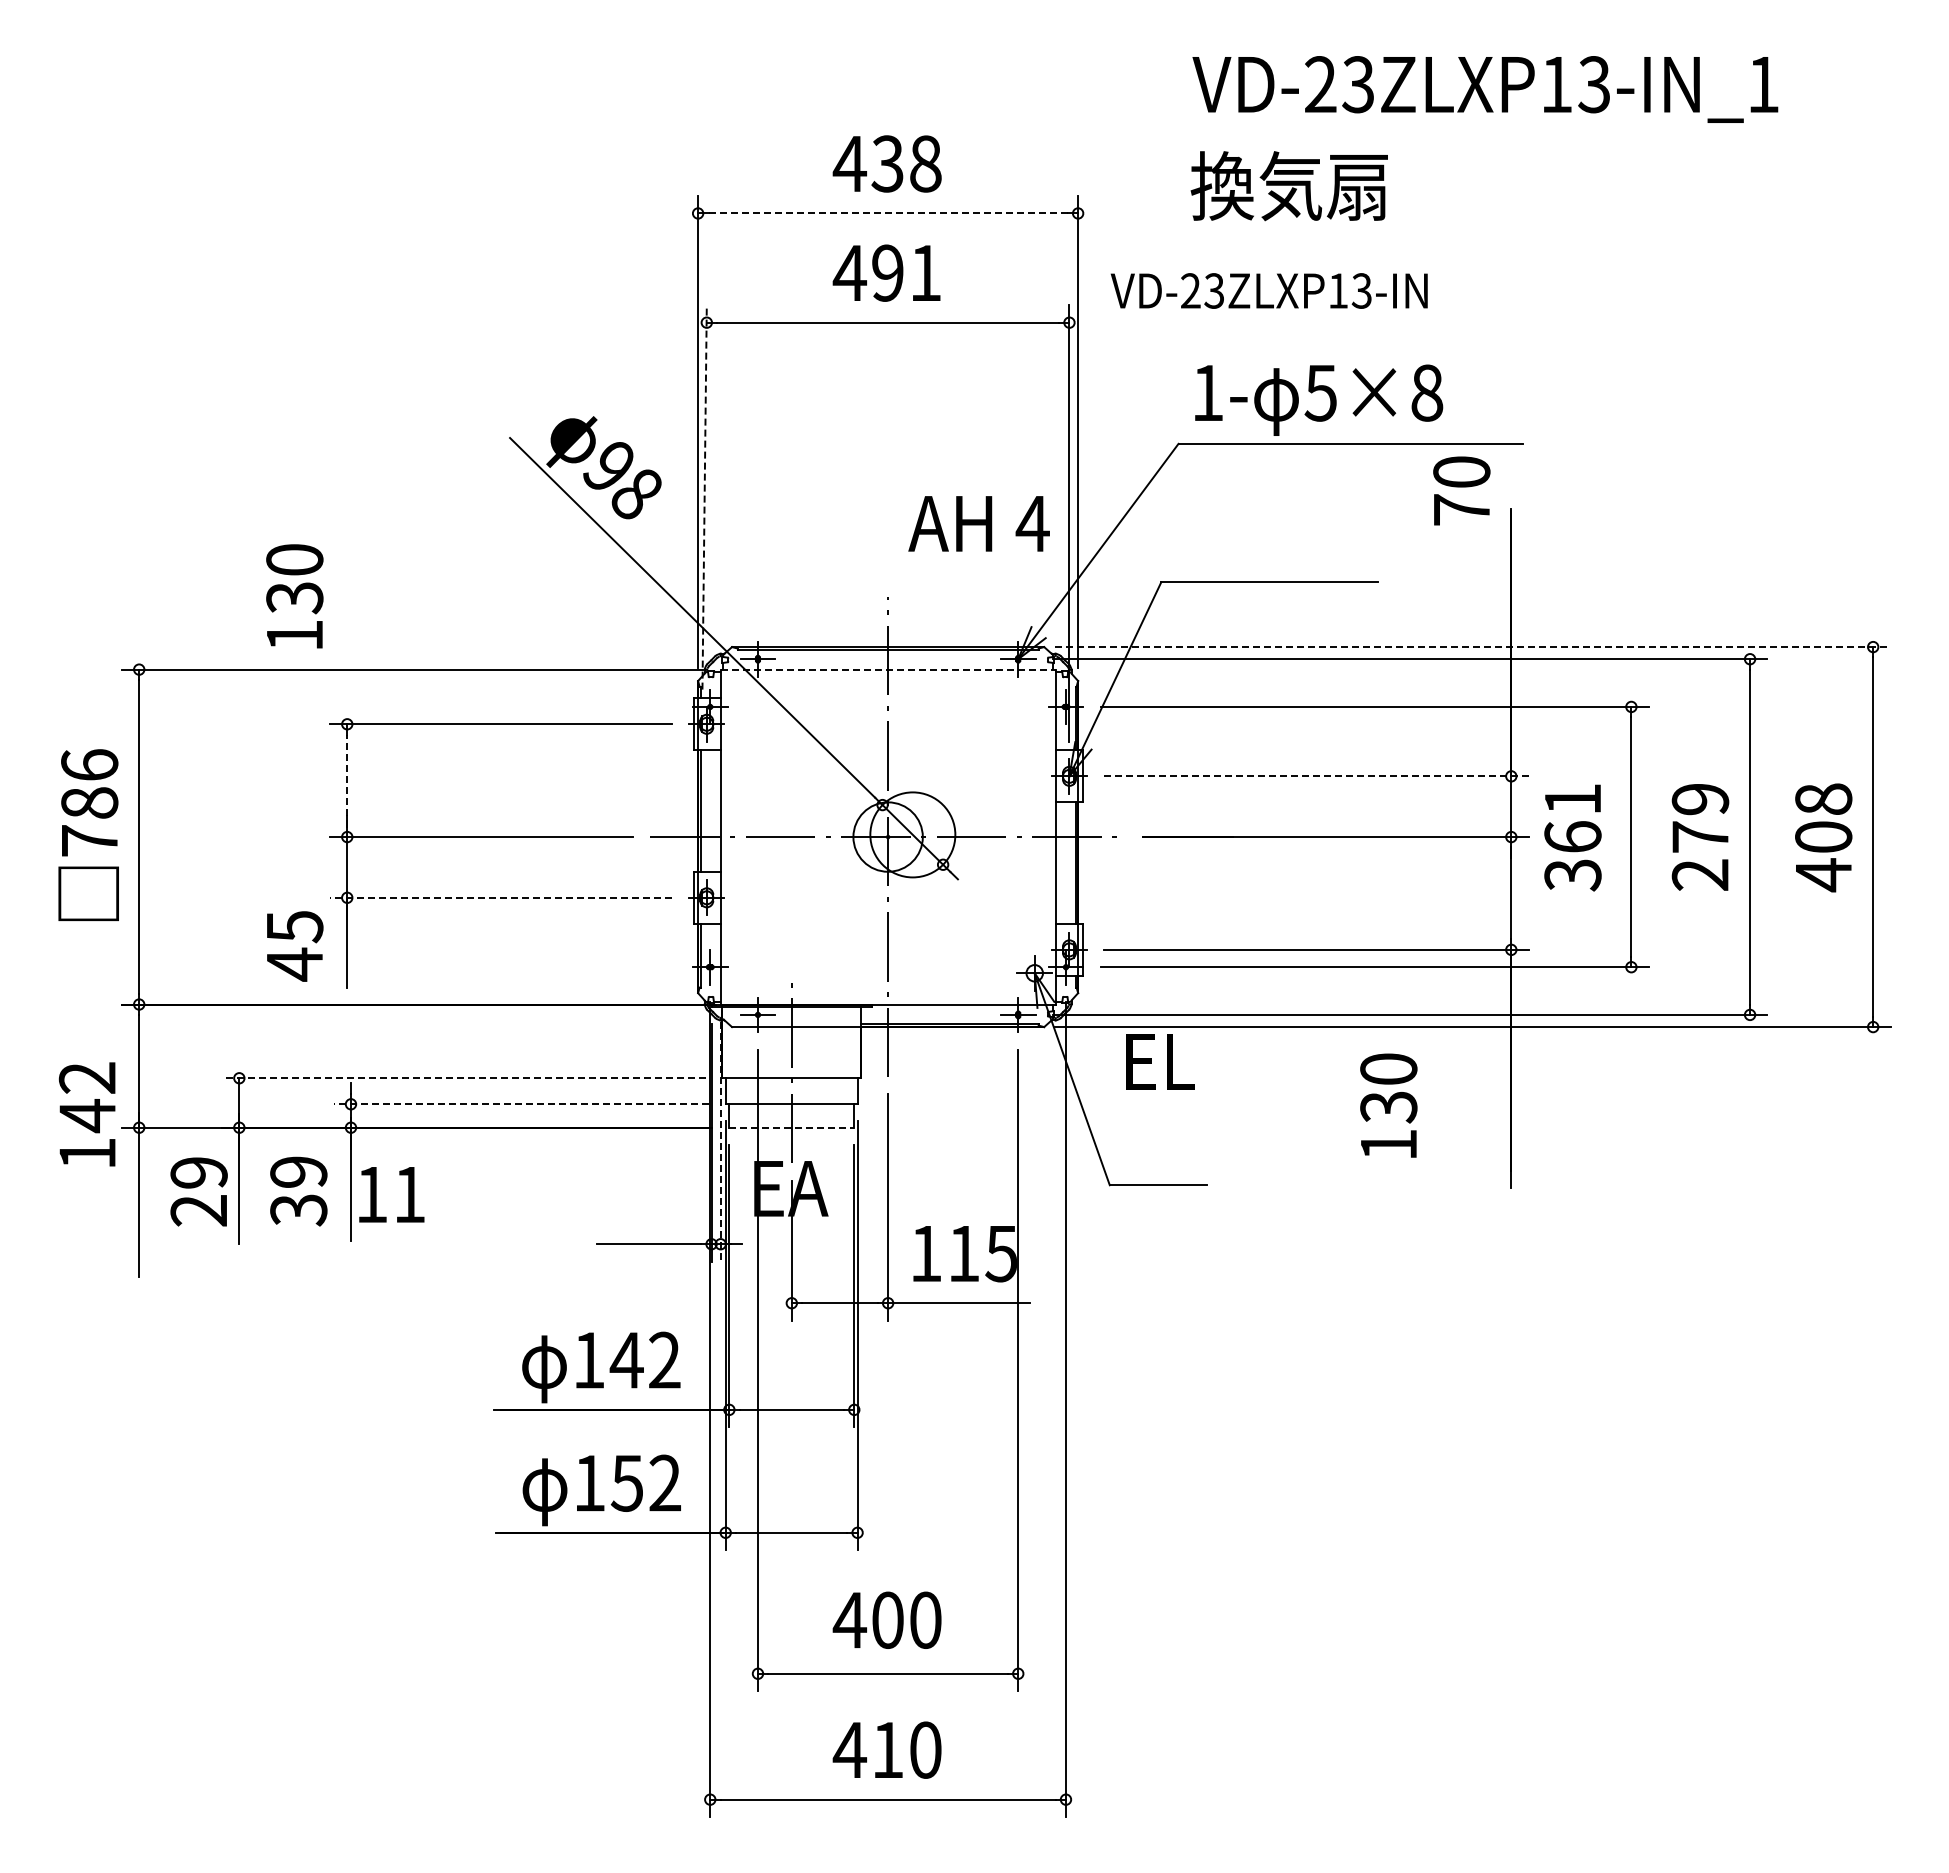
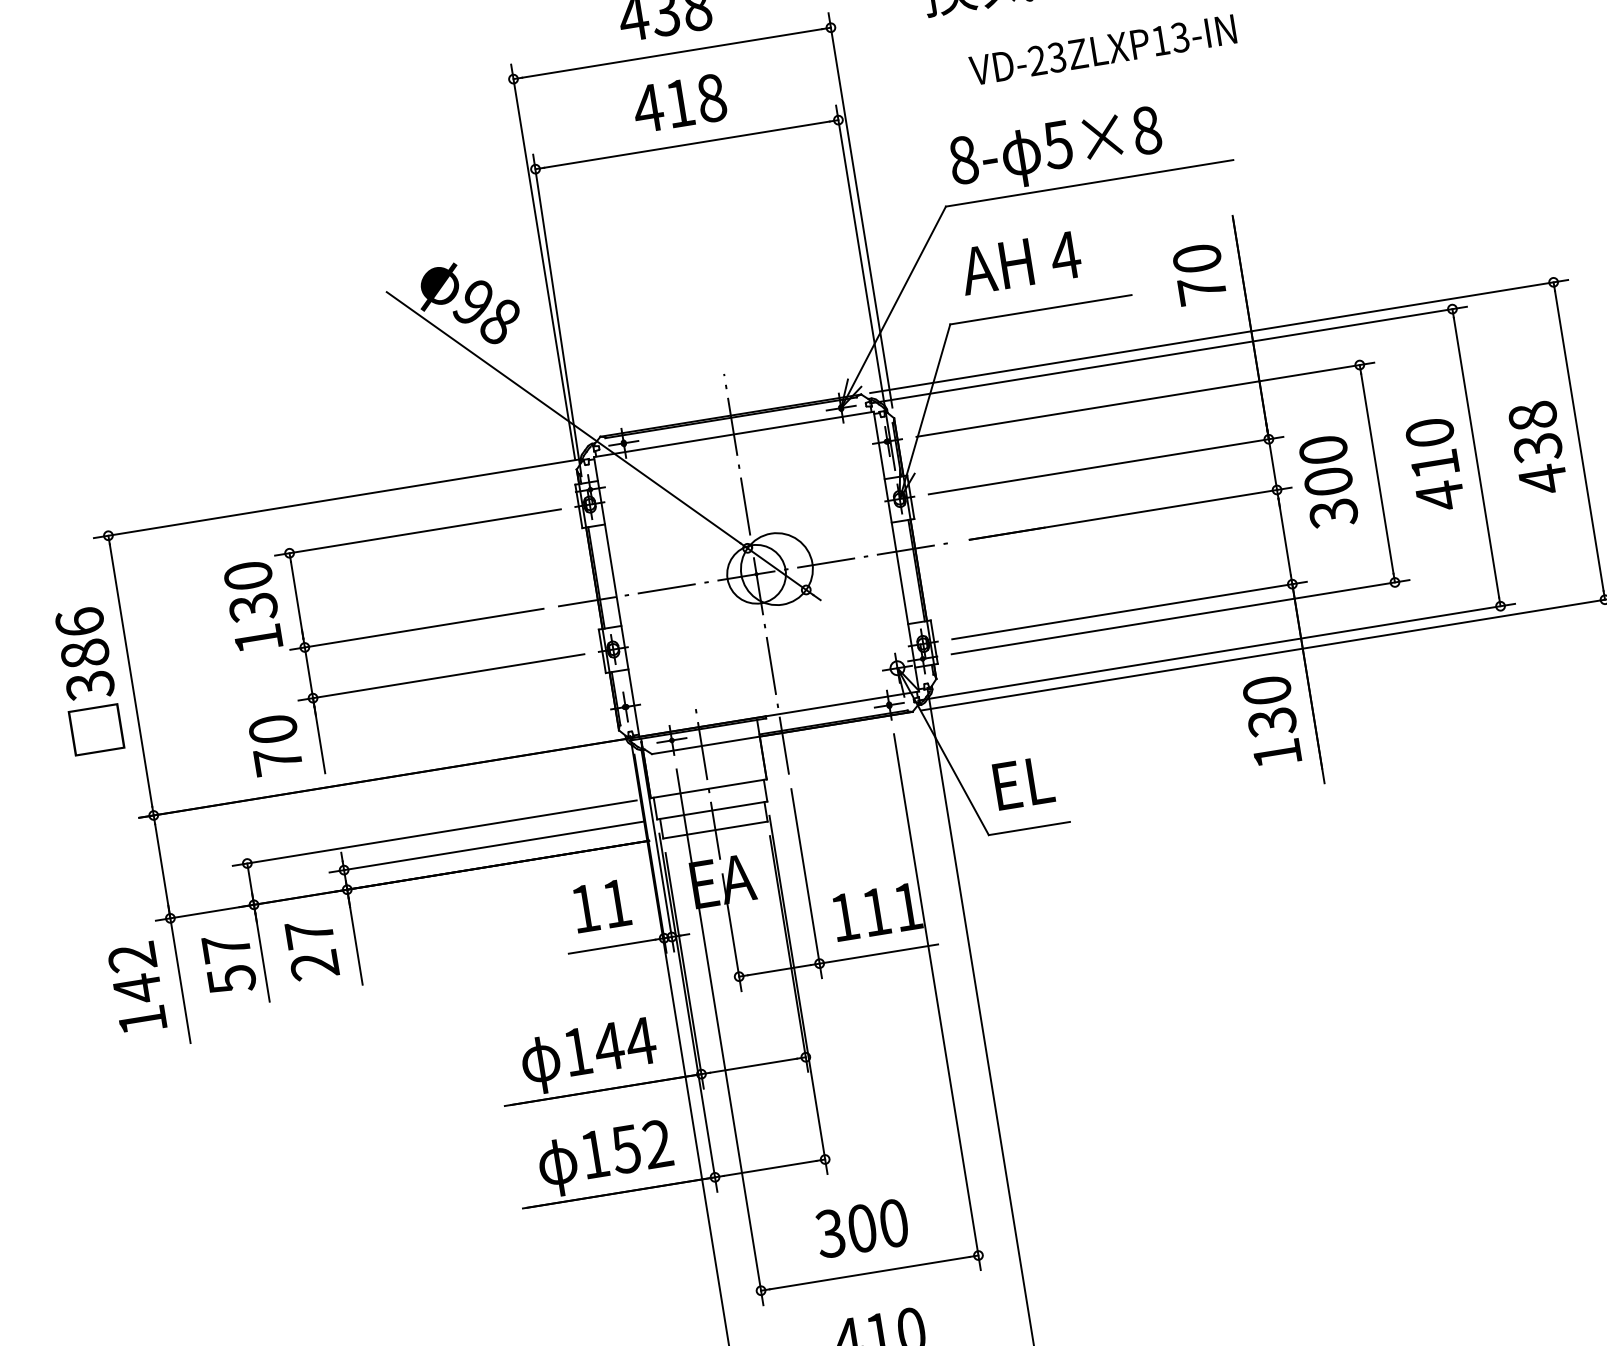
line: (888, 213) -> (672, 53), dashed -> solid
text: (906, 272) -> (695, 100), 491 -> 418
text: (1268, 290) -> (1102, 49), moved
text: (1207, 392) -> (963, 159), 1- -> 8-
text: (1461, 490) -> (1199, 274), moved
line: (704, 496) -> (557, 314), dashed -> solid
text: (978, 523) -> (1020, 262), moved
text: (294, 596) -> (252, 606), moved
line: (1472, 647) -> (1219, 336), dashed -> solid
line: (888, 669) -> (734, 434), dashed -> solid
line: (1316, 776) -> (1106, 465), dashed -> solid
line: (347, 780) -> (297, 600), dashed -> solid
text: (1572, 817) -> (1325, 465), 361 -> 300
text: (1700, 837) -> (1435, 464), 279 -> 410
text: (1823, 837) -> (1537, 448), 408 -> 438
text: (89, 841) -> (90, 686), 786 -> 386
line: (500, 897) -> (440, 677), dashed -> solid
text: (294, 946) -> (275, 745), 45 -> 70
text: (1160, 1061) -> (1023, 782), moved
line: (463, 1078) -> (434, 833), dashed -> solid
line: (521, 1104) -> (486, 847), dashed -> solid
text: (1388, 1105) -> (1271, 720), moved
text: (86, 1114) -> (136, 987), moved
line: (792, 1127) -> (715, 829), dashed -> solid
line: (720, 1141) -> (657, 851), dashed -> solid
text: (298, 1191) -> (312, 950), 39 -> 27
text: (198, 1192) -> (228, 964), 29 -> 57
text: (391, 1194) -> (601, 905), moved
text: (1000, 1254) -> (906, 907), 115 -> 111
text: (664, 1359) -> (640, 1040), 142 -> 144
text: (849, 1619) -> (830, 1233), 400 -> 300

